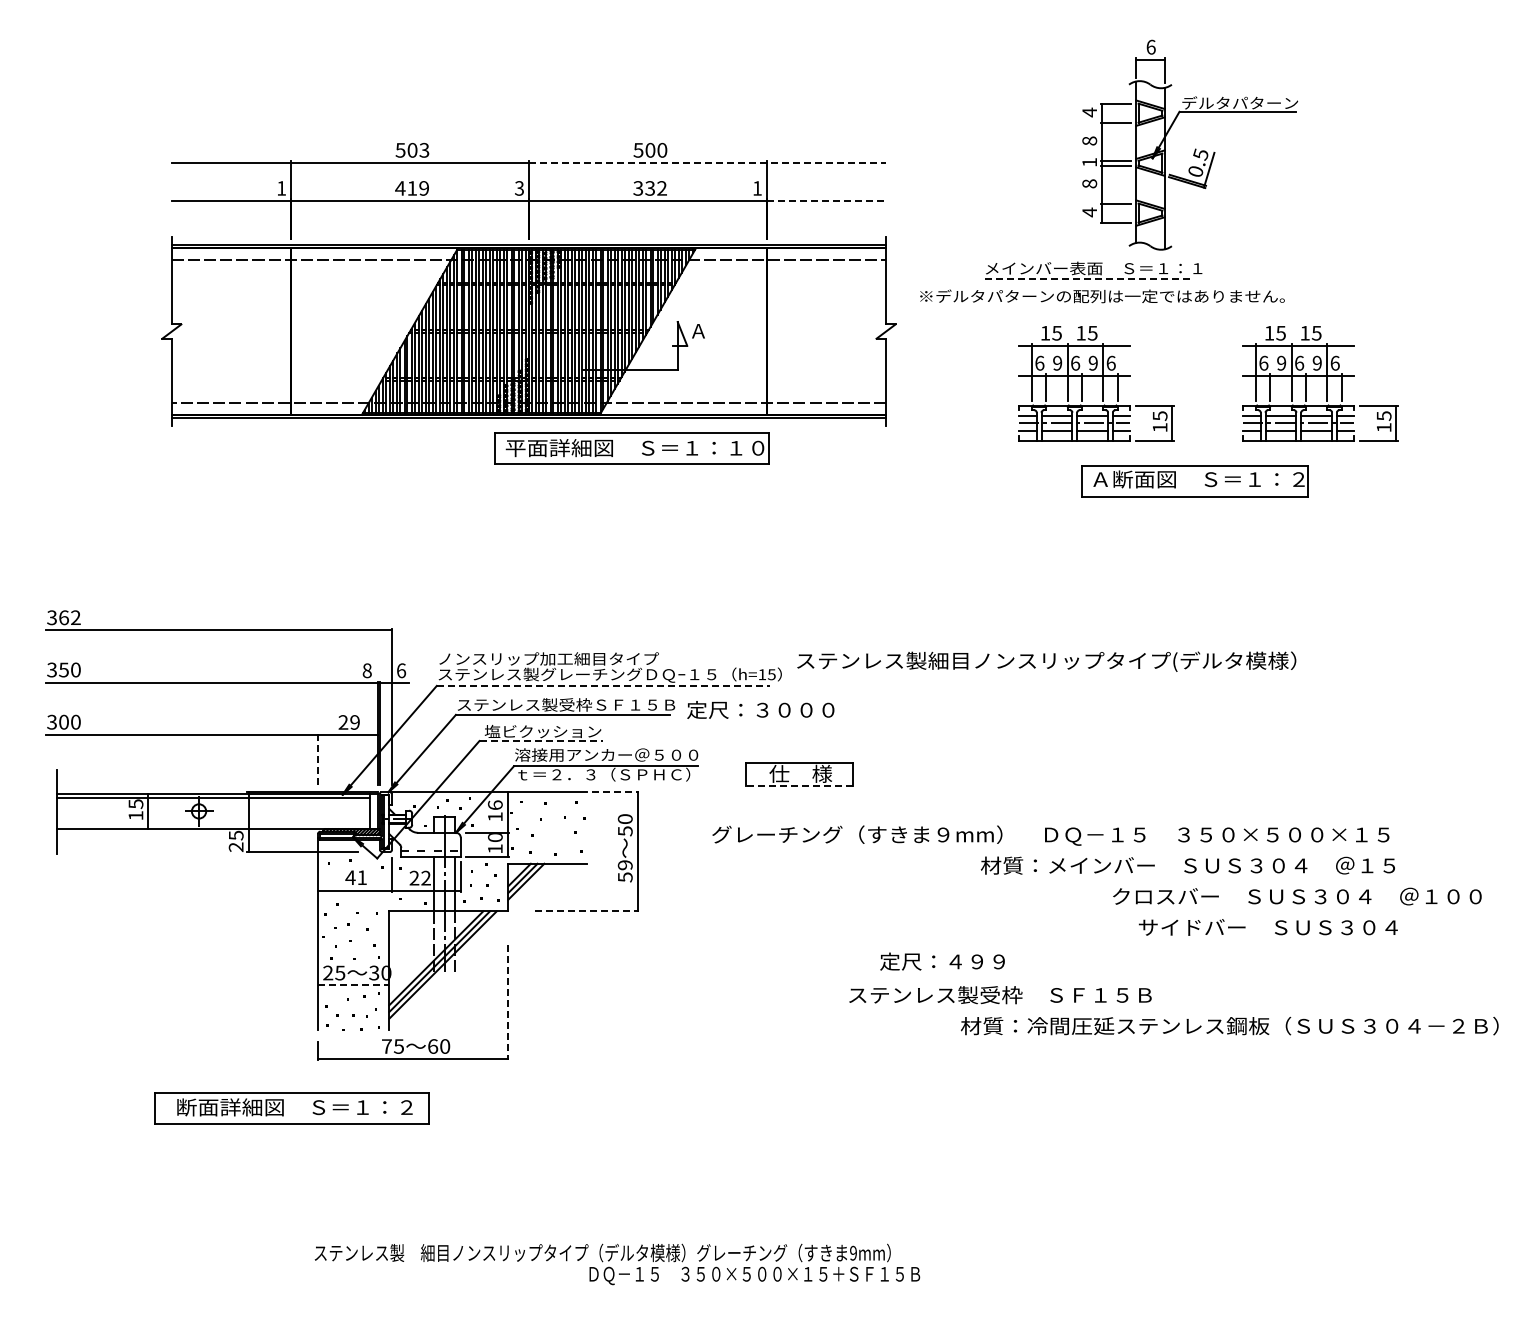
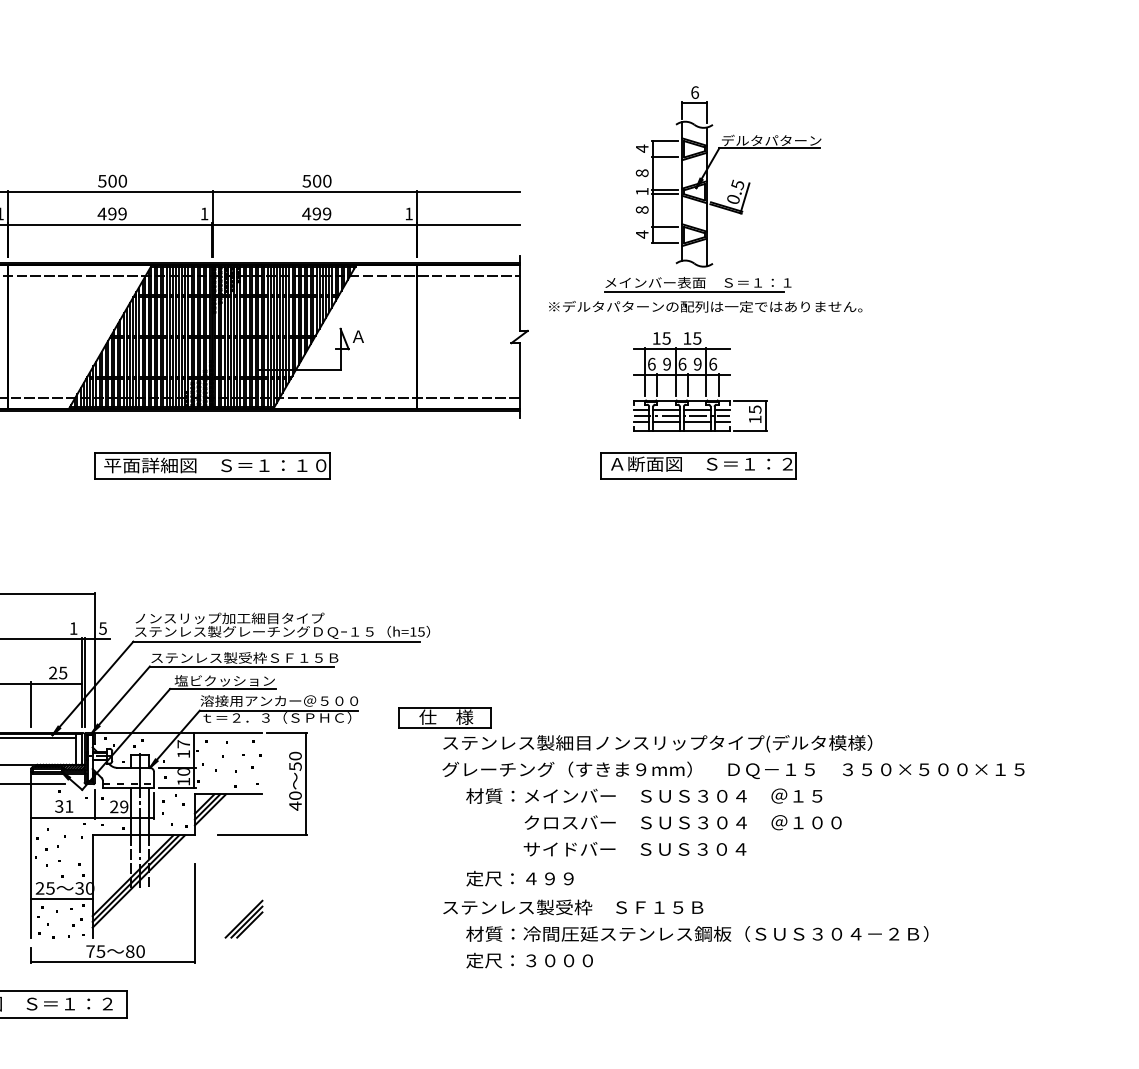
part: (1195, 148) -> (733, 179), moved
text: (424, 150) -> (122, 181), 503 -> 500
line: (708, 162) -> (366, 191), dashed -> solid
text: (412, 188) -> (112, 214), 419 -> 499
text: (519, 188) -> (204, 214), 3 -> 1
text: (649, 188) -> (316, 214), 332 -> 499
line: (826, 200) -> (468, 224), dashed -> solid
line: (1090, 279) -> (695, 292), dashed -> solid
part: (1320, 383) -> (893, 381), removed
part: (631, 448) -> (212, 465), moved
part: (1194, 481) -> (697, 465), moved
text: (1046, 661) -> (657, 743), moved
text: (366, 670) -> (73, 628), 8 -> 1
text: (401, 670) -> (103, 628), 6 -> 5
line: (603, 685) -> (276, 641), dashed -> solid
text: (760, 709) -> (529, 960), moved
text: (354, 722) -> (62, 673), 29 -> 25
line: (541, 741) -> (223, 689), dashed -> solid
line: (318, 759) -> (31, 704), dashed -> solid
line: (799, 786) -> (445, 728), dashed -> solid
line: (616, 792) -> (287, 733), dashed -> solid
text: (495, 804) -> (183, 743), 16 -> 17
text: (1050, 835) -> (733, 770), moved
text: (1187, 865) -> (643, 795), moved
text: (625, 871) -> (295, 801), 59 -> 40
text: (350, 877) -> (59, 806), 41 -> 31
text: (425, 878) -> (123, 807), 22 -> 29
text: (1297, 896) -> (683, 822), moved
line: (587, 911) -> (262, 835), dashed -> solid
text: (1267, 927) -> (634, 849), moved
text: (942, 961) -> (520, 878), moved
line: (353, 985) -> (61, 899), dashed -> solid
text: (1000, 995) -> (573, 907), moved
line: (508, 1002) -> (195, 913), dashed -> solid
part: (565, 1008) -> (244, 918), added
text: (1229, 1025) -> (697, 933), moved
text: (433, 1046) -> (130, 951), 60 -> 80

